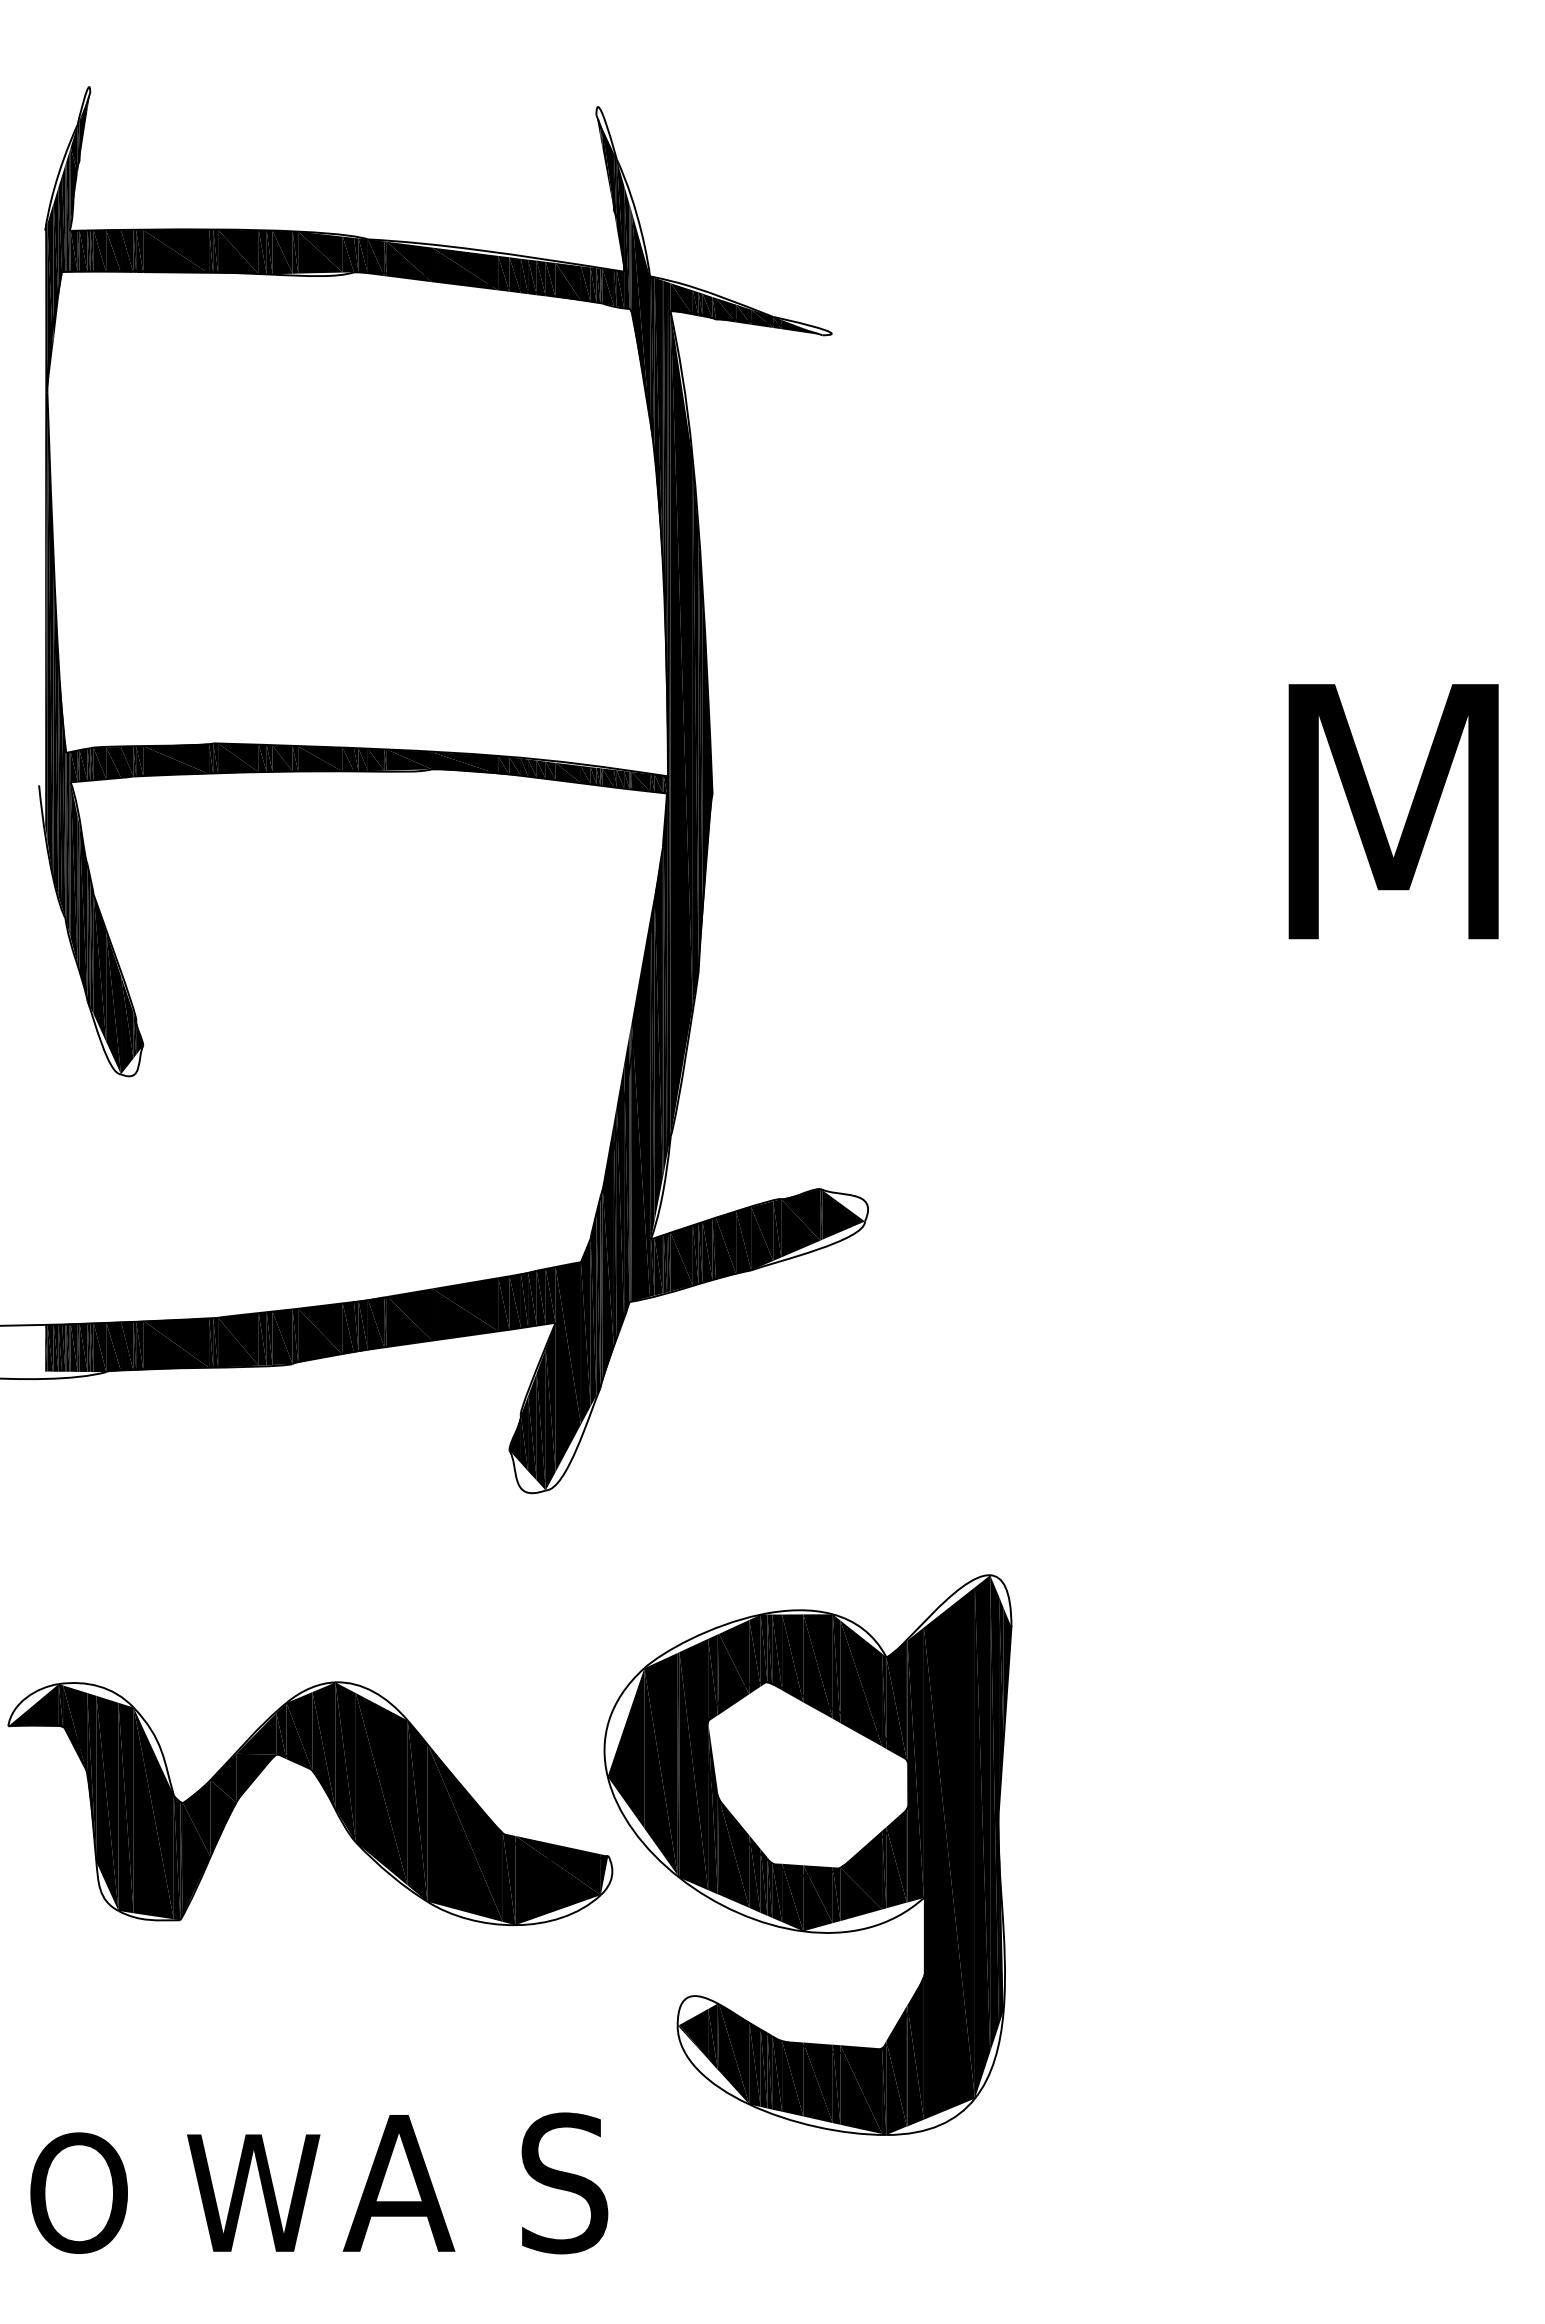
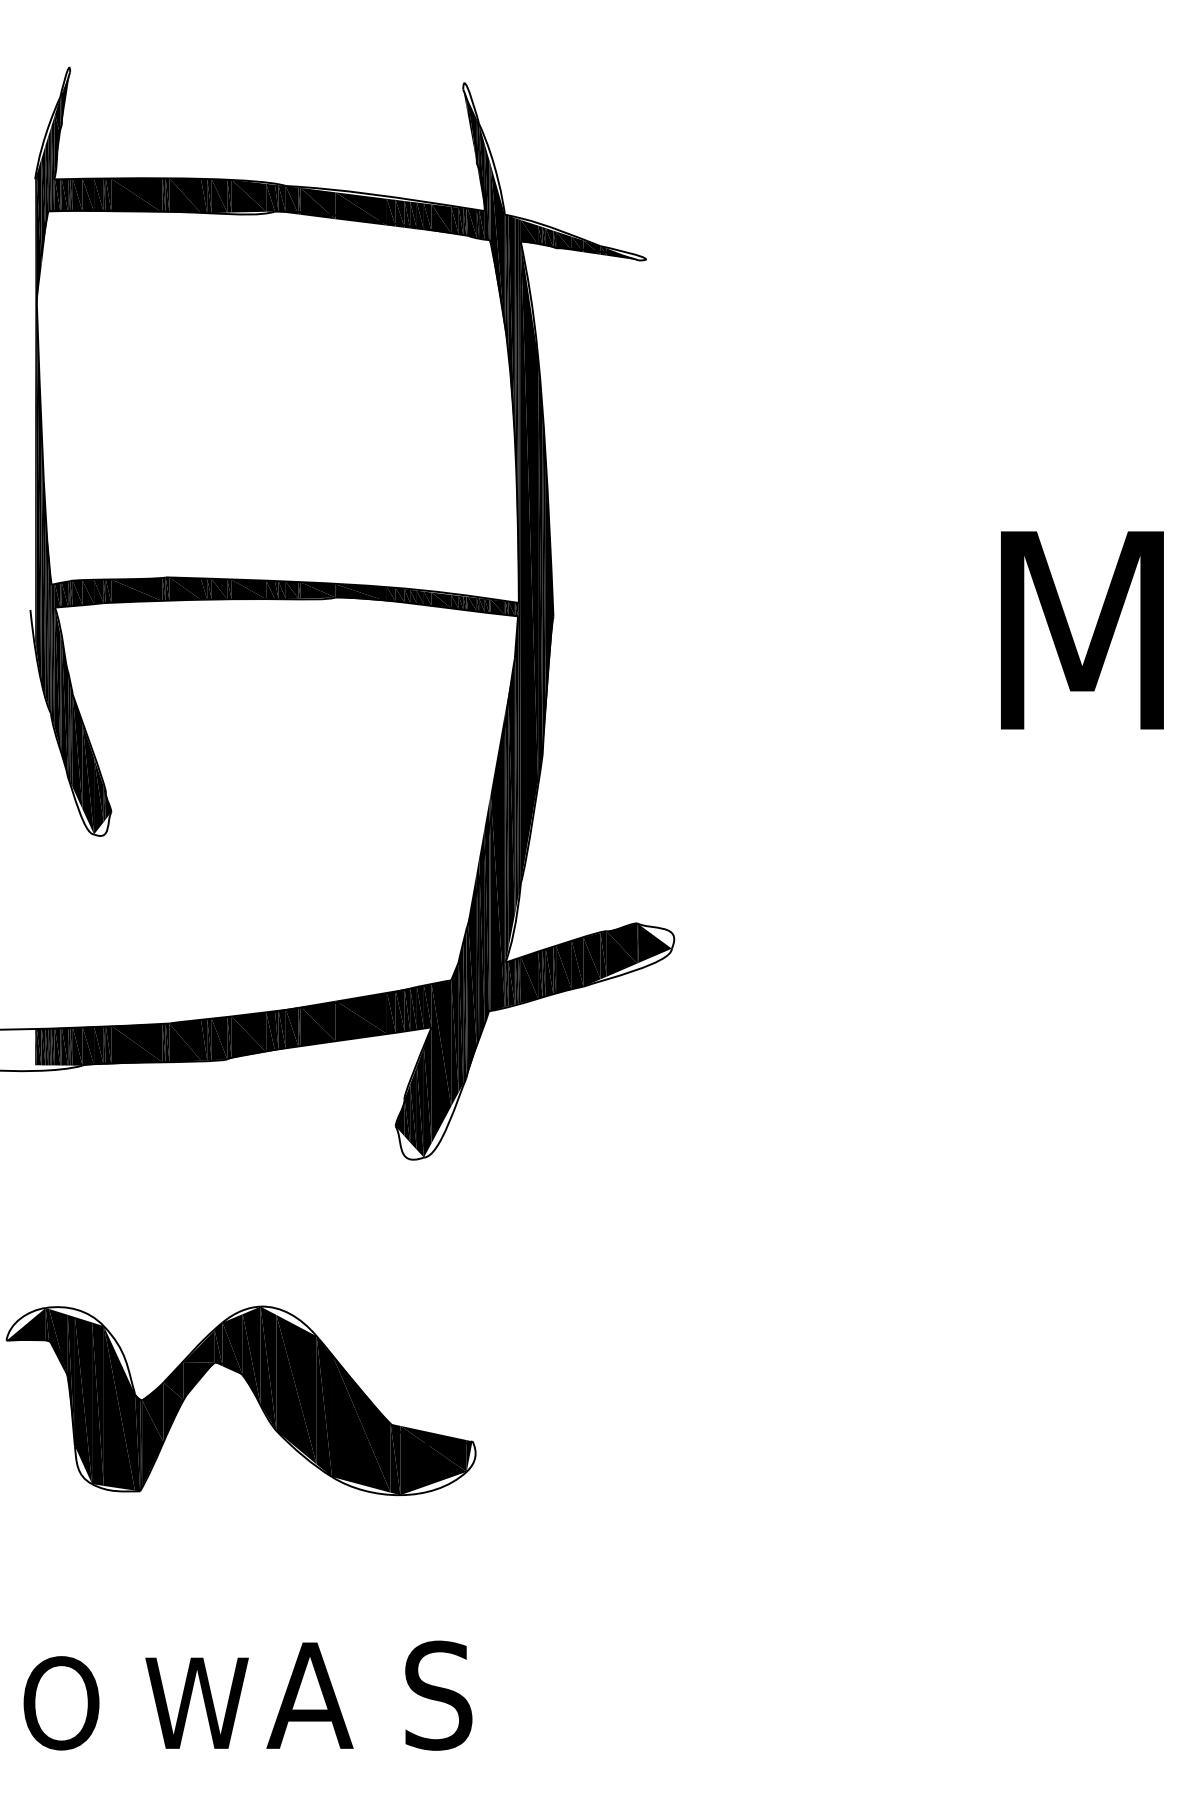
part: (807, 1854) -> (627, 1440), removed

